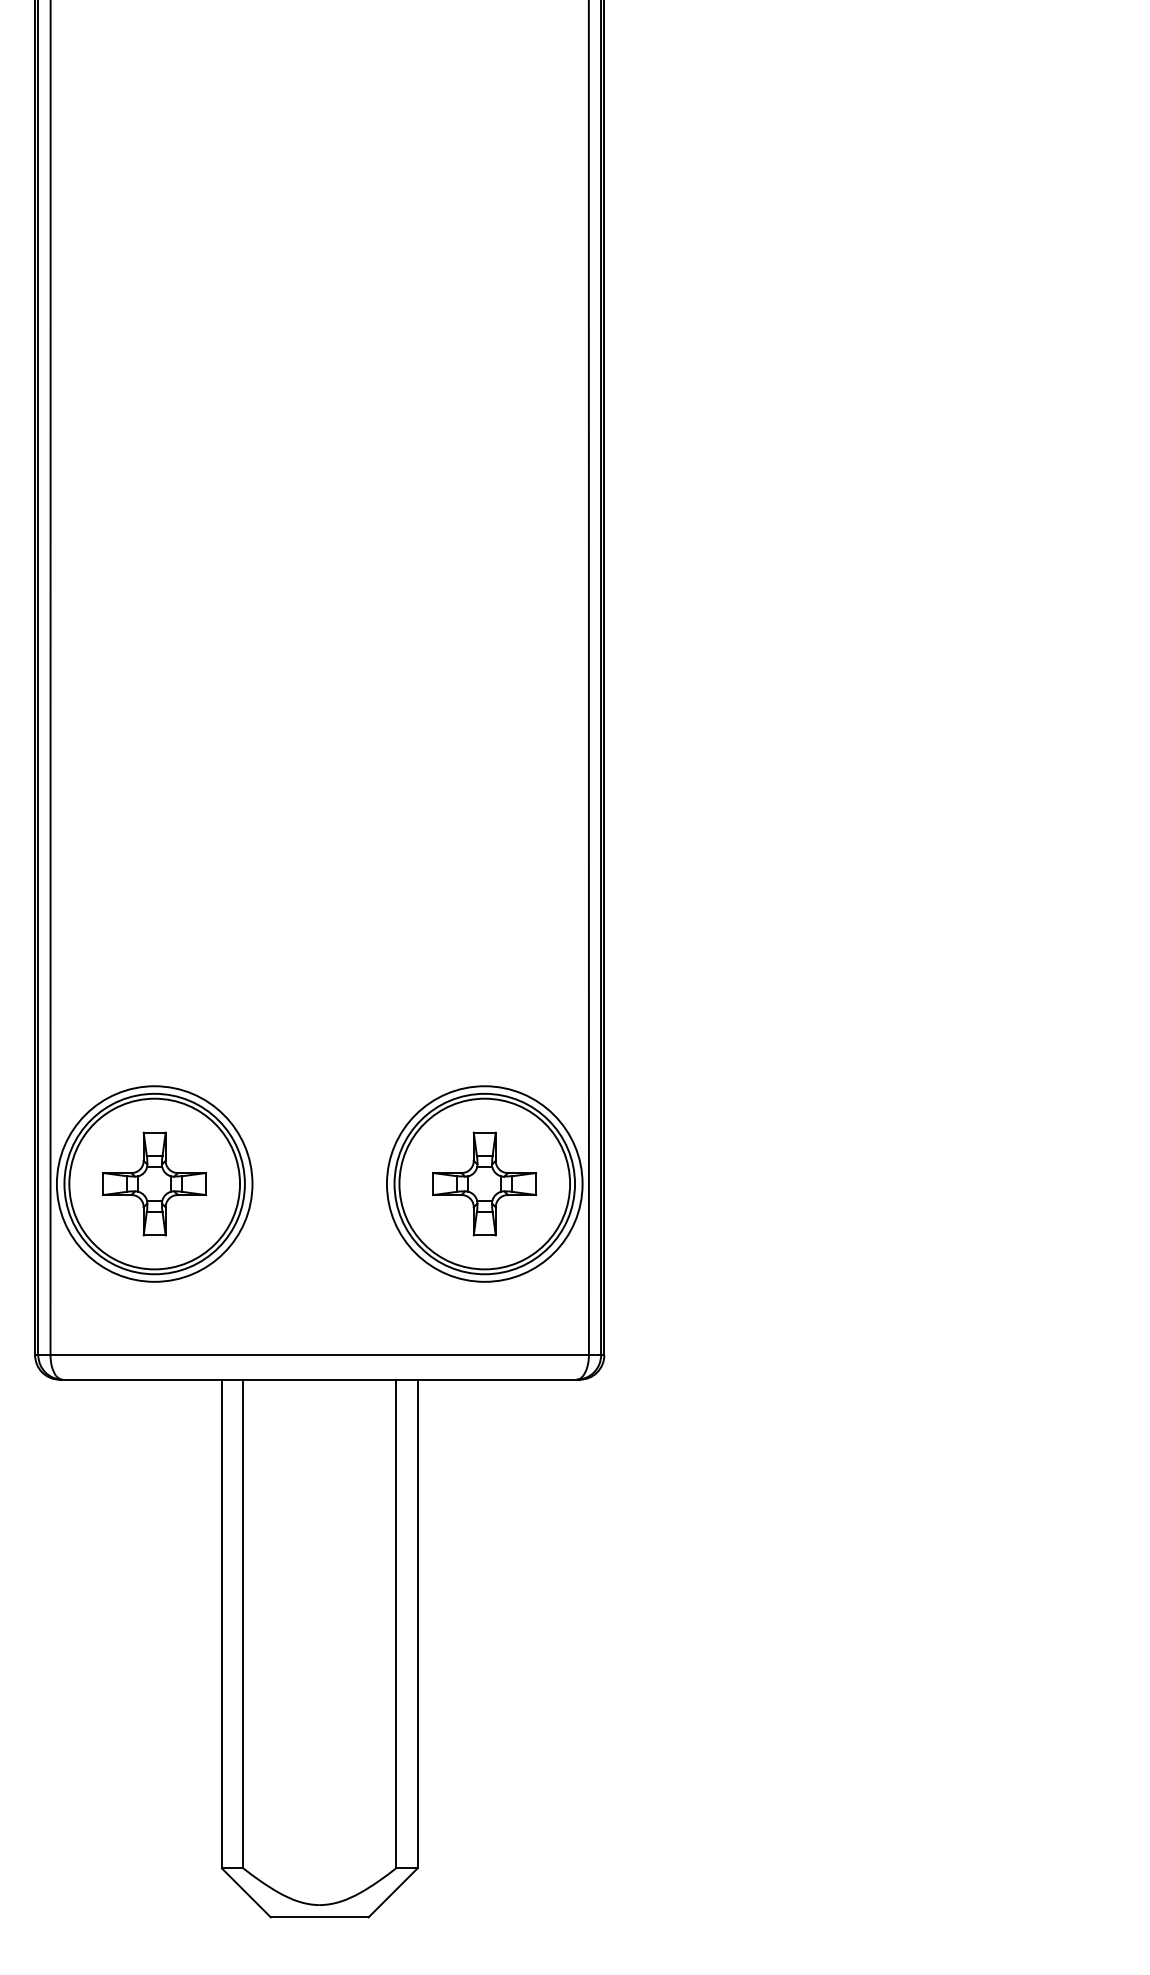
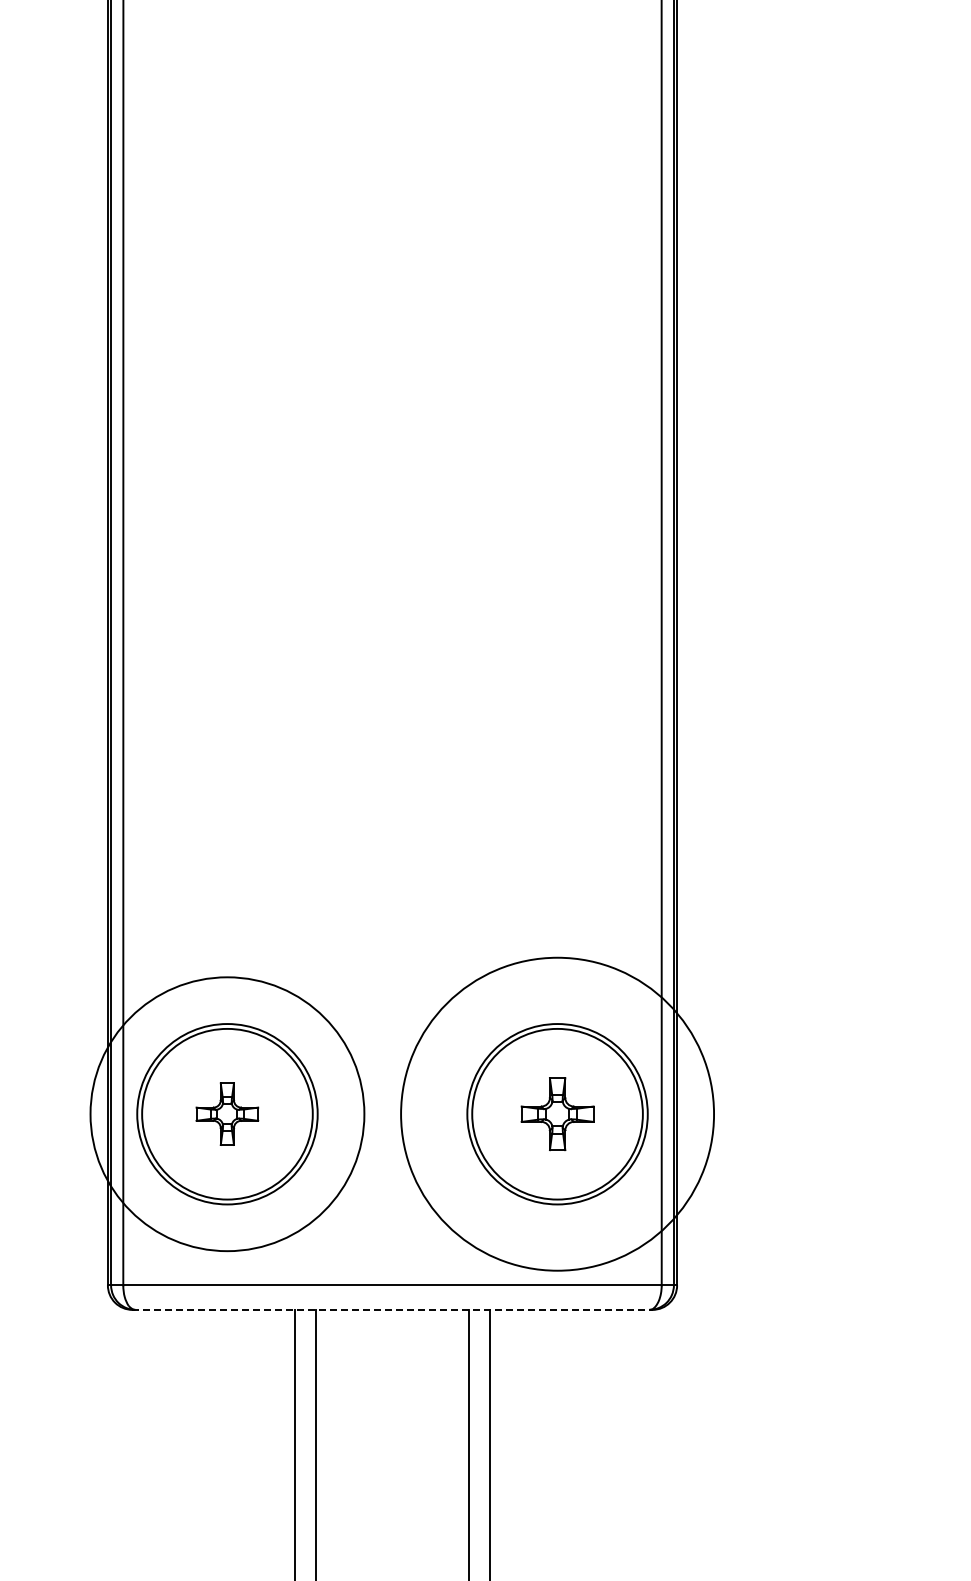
circle: (154, 1183) -> (227, 1113), size x1.4
part: (154, 1183) -> (227, 1113), size x0.6
circle: (484, 1183) -> (557, 1113), size x1.6
part: (484, 1183) -> (557, 1113), size x0.7
line: (320, 1379) -> (393, 1309), solid -> dashed

